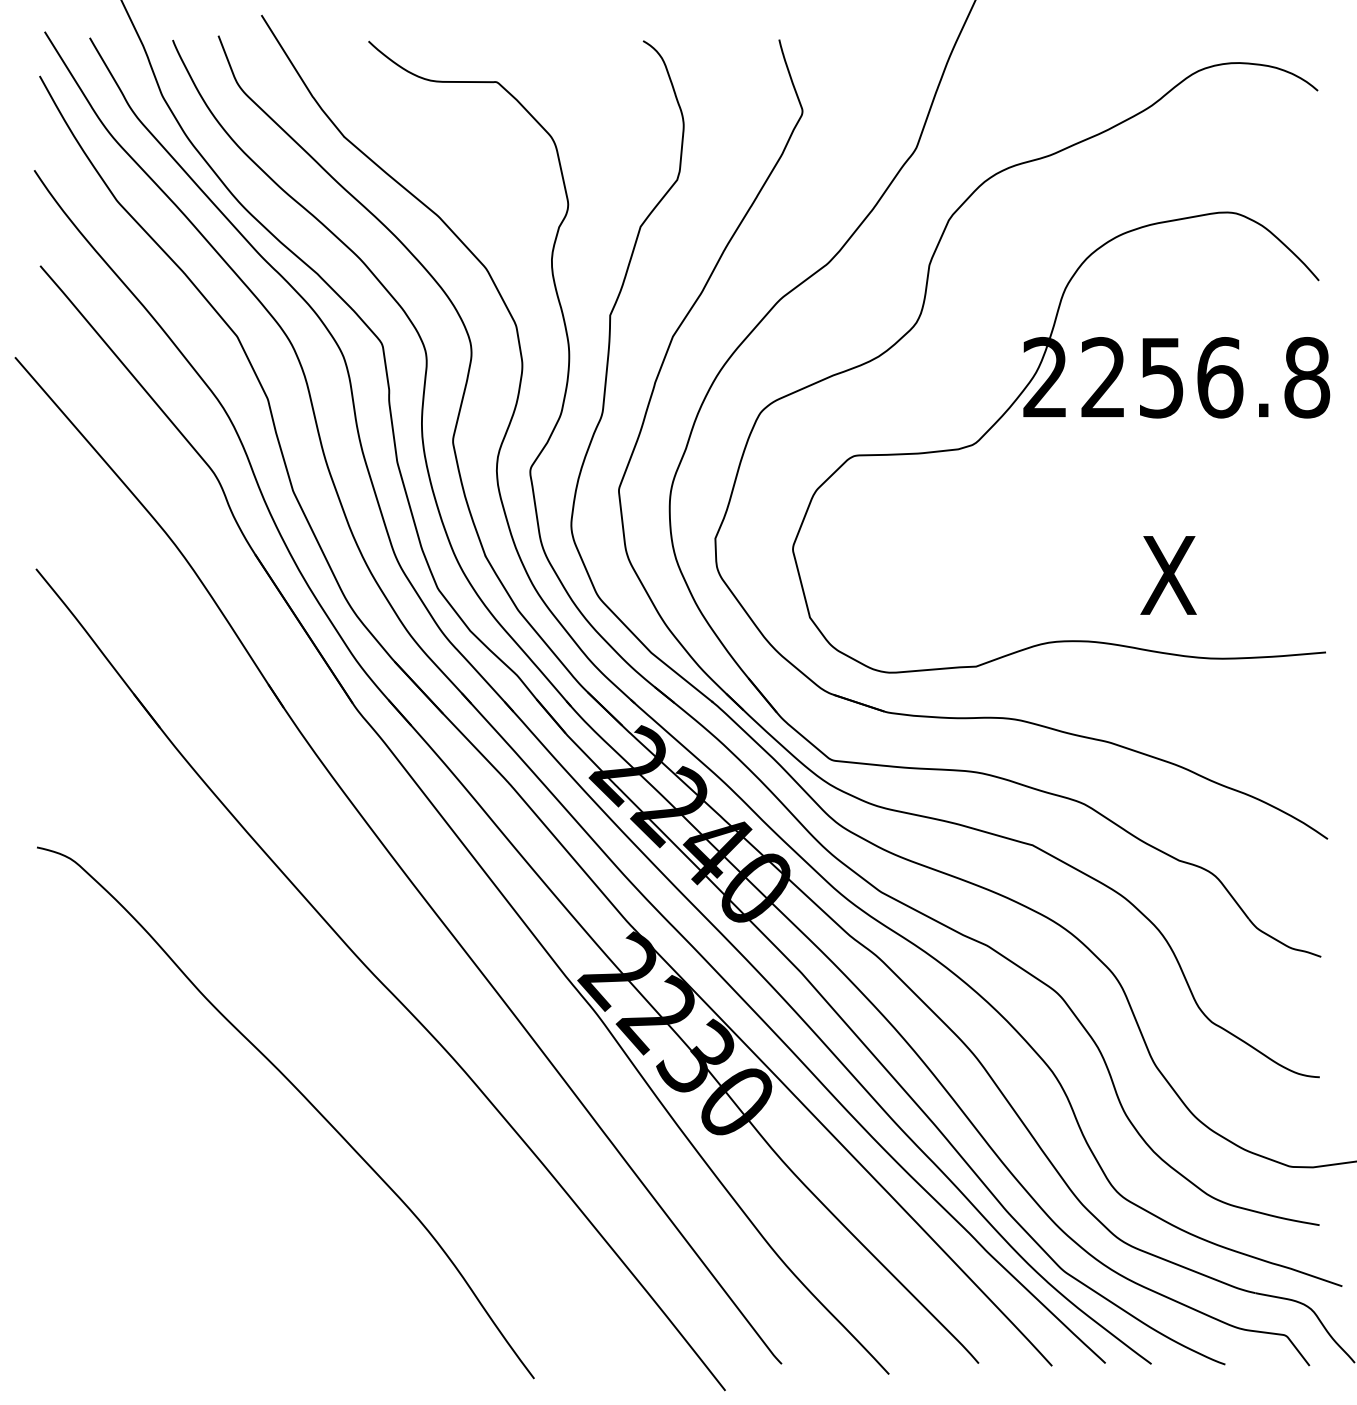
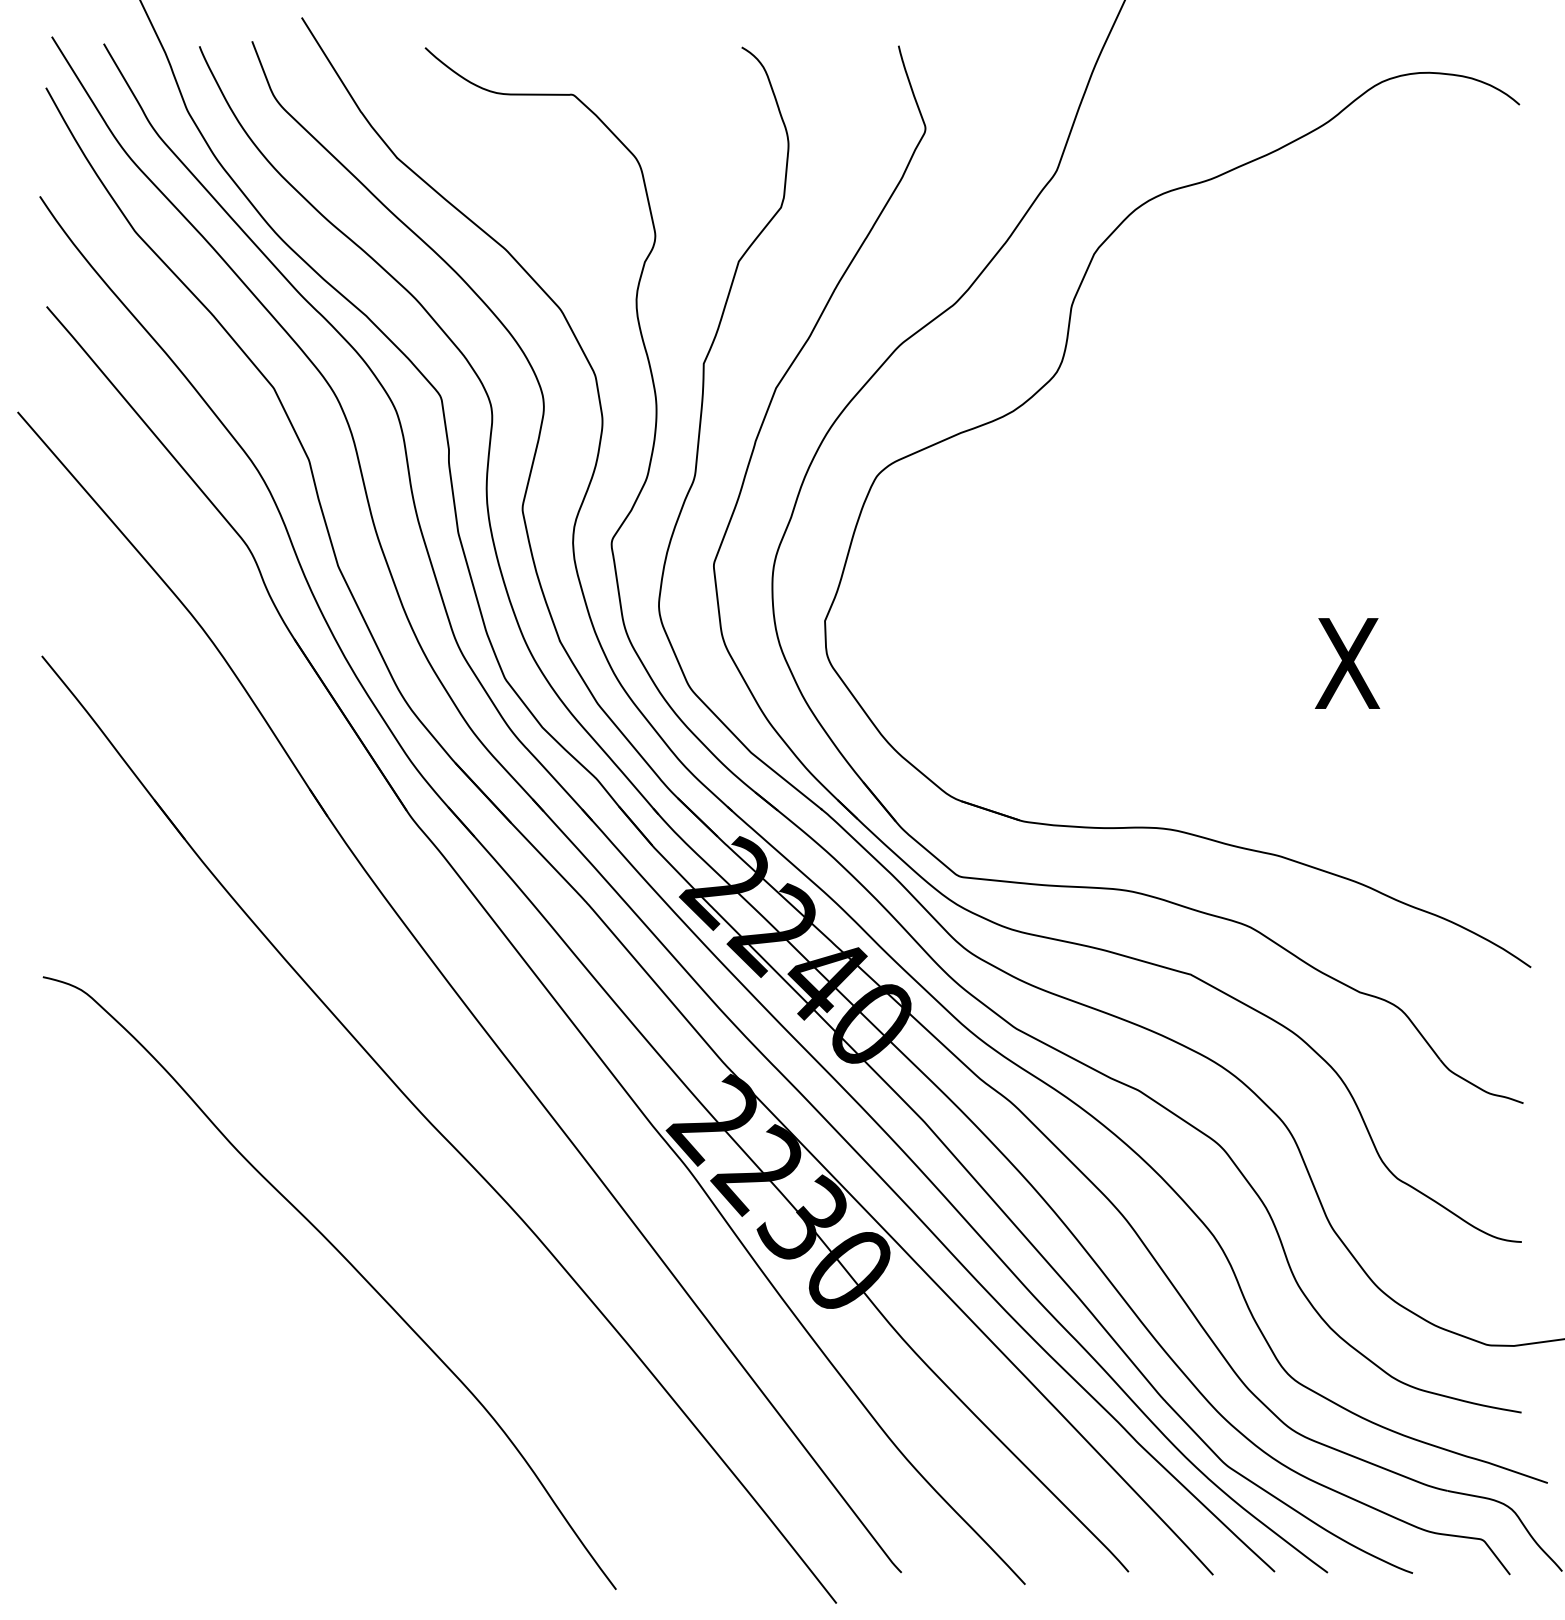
part: (1061, 416) -> (1223, 480), removed

